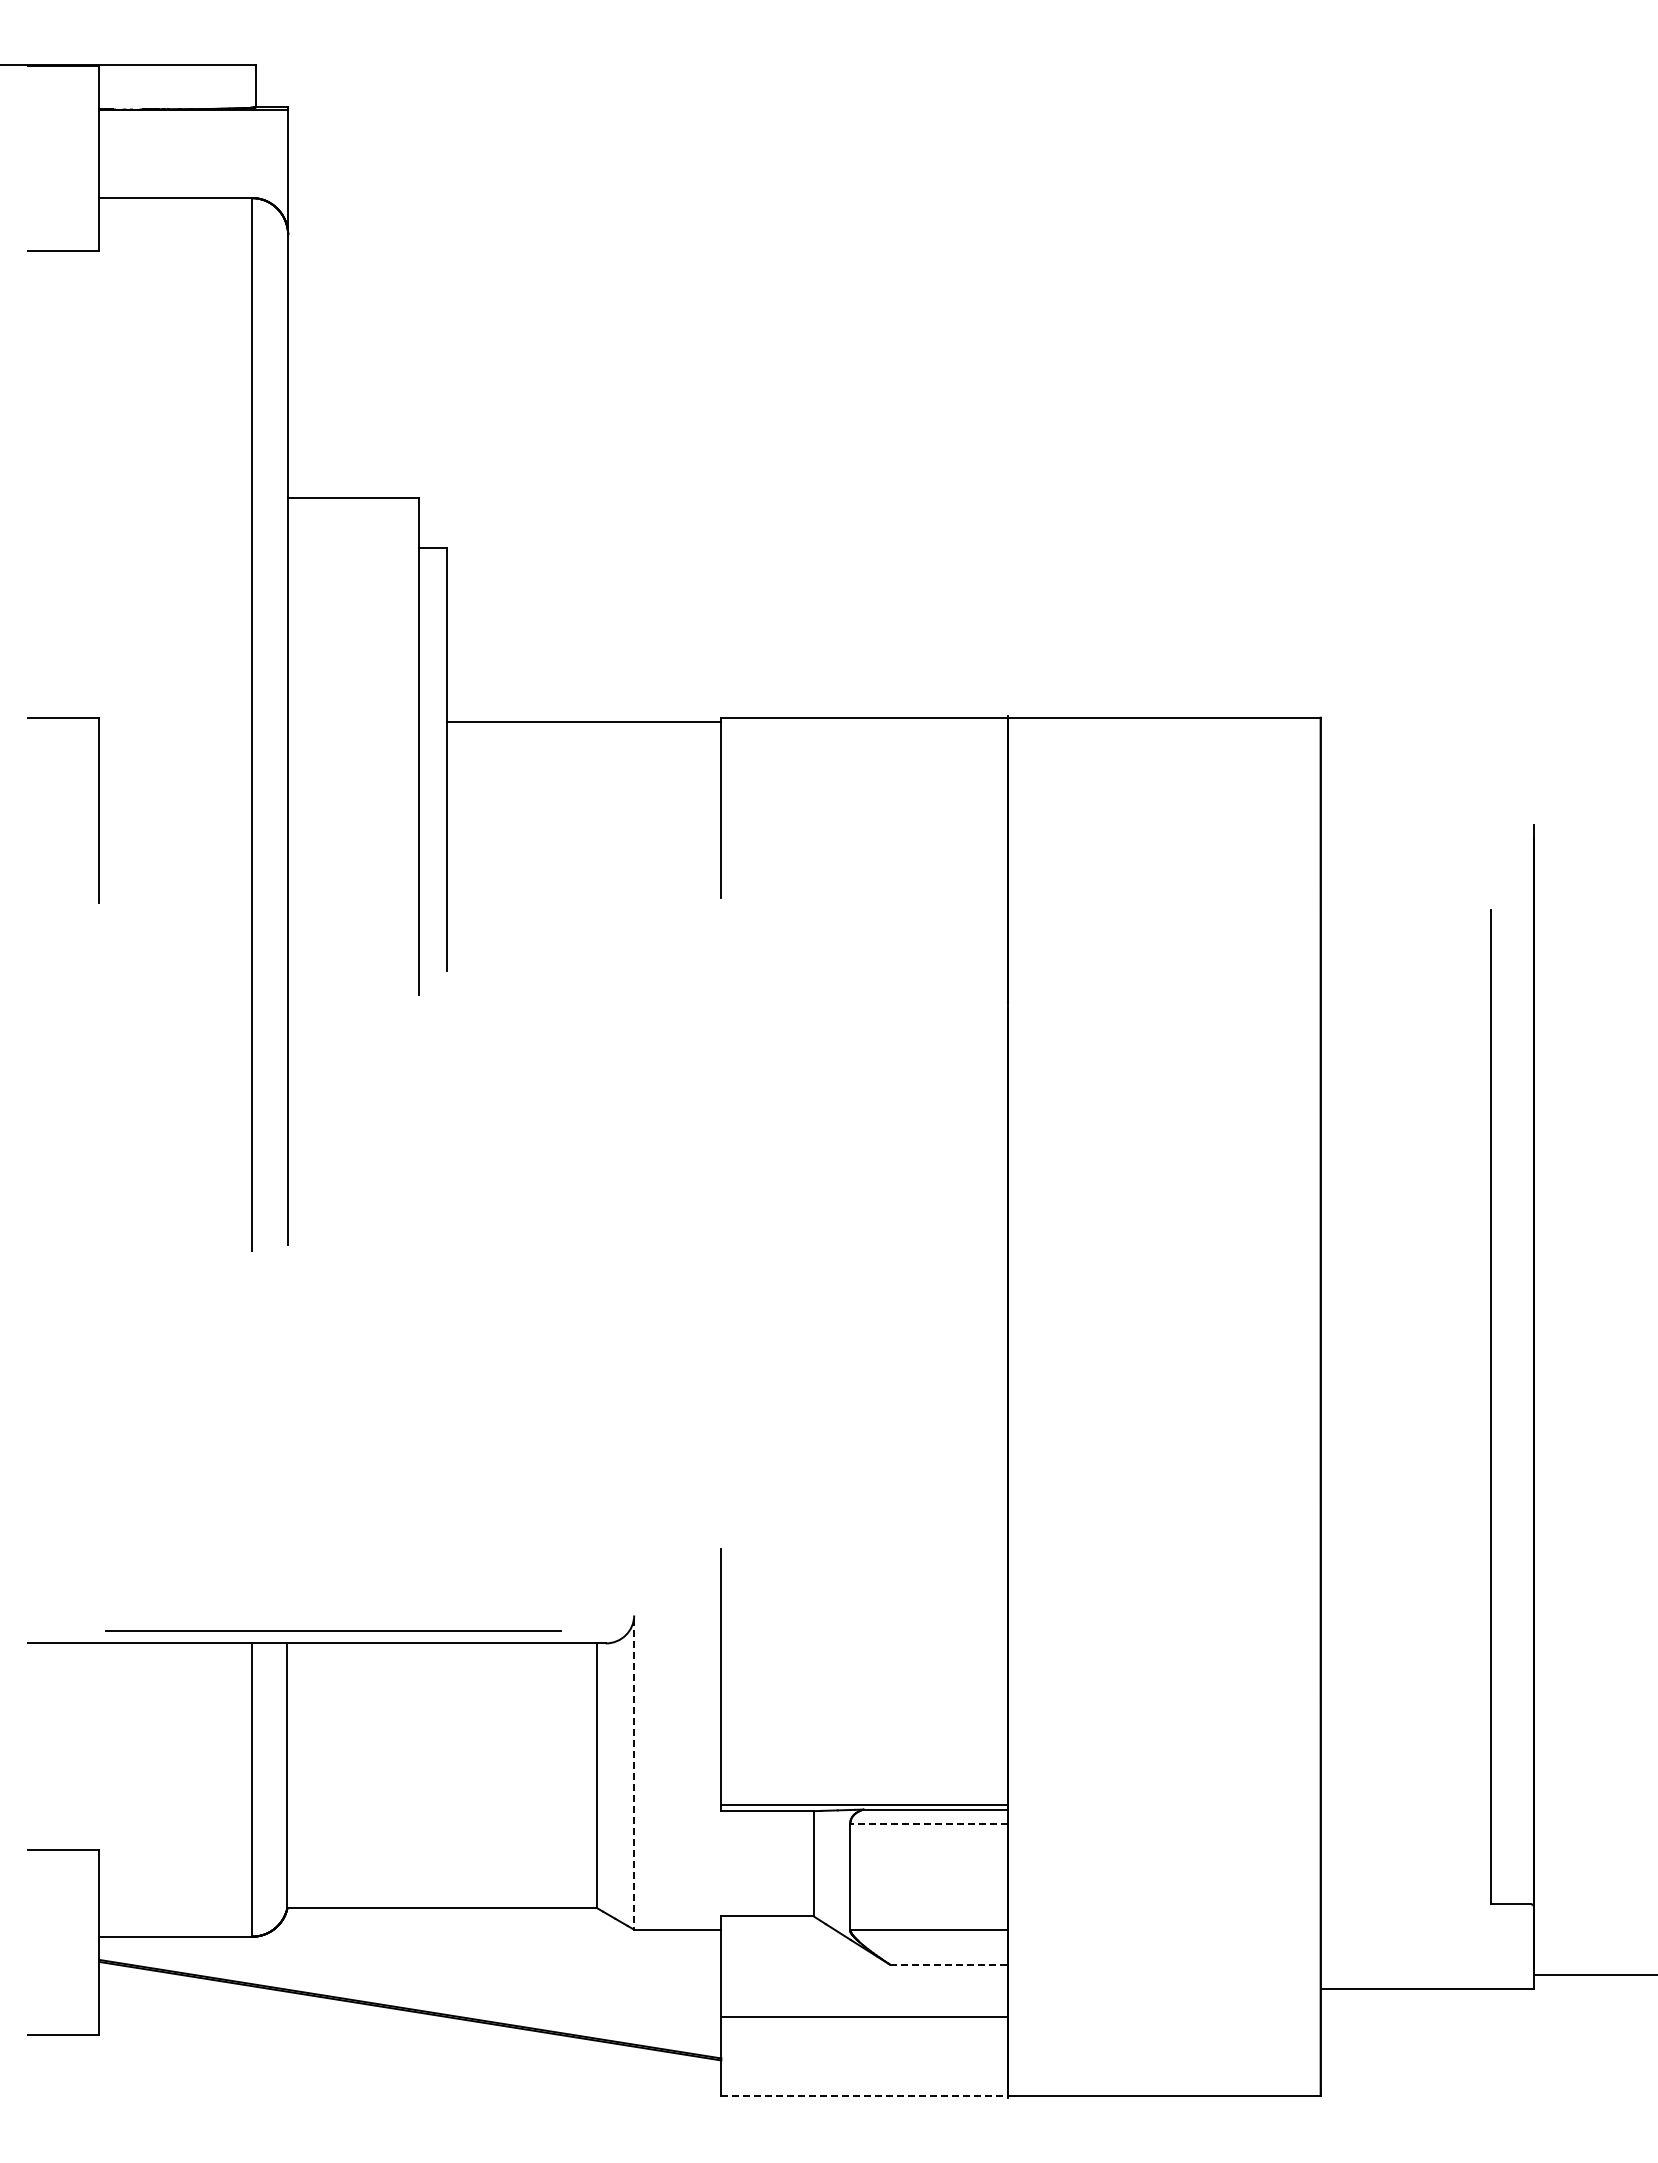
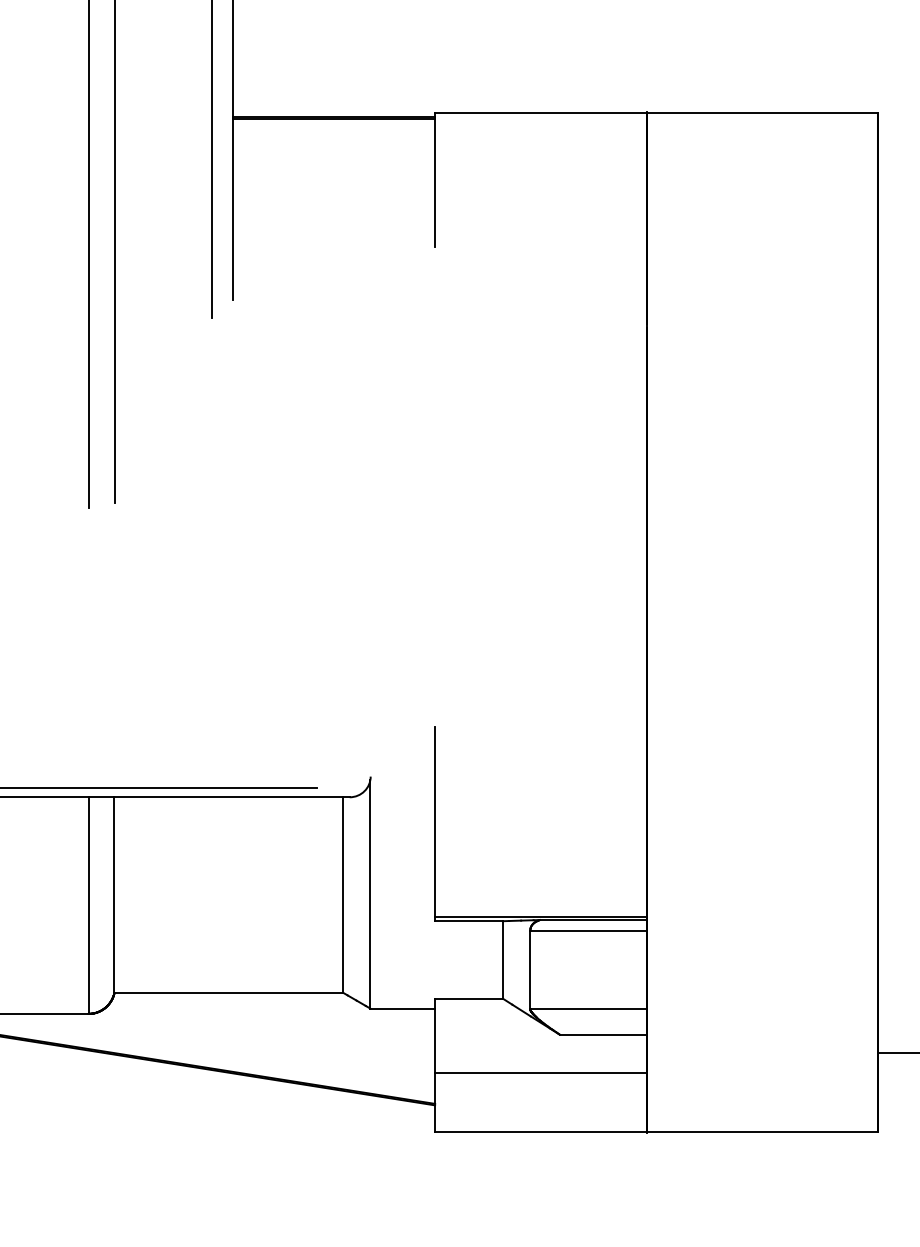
line: (584, 725) -> (333, 119), added
line: (633, 1774) -> (370, 894), dashed -> solid
line: (929, 1824) -> (588, 931), dashed -> solid
line: (949, 1964) -> (603, 1034), dashed -> solid
line: (865, 2096) -> (541, 1132), dashed -> solid

